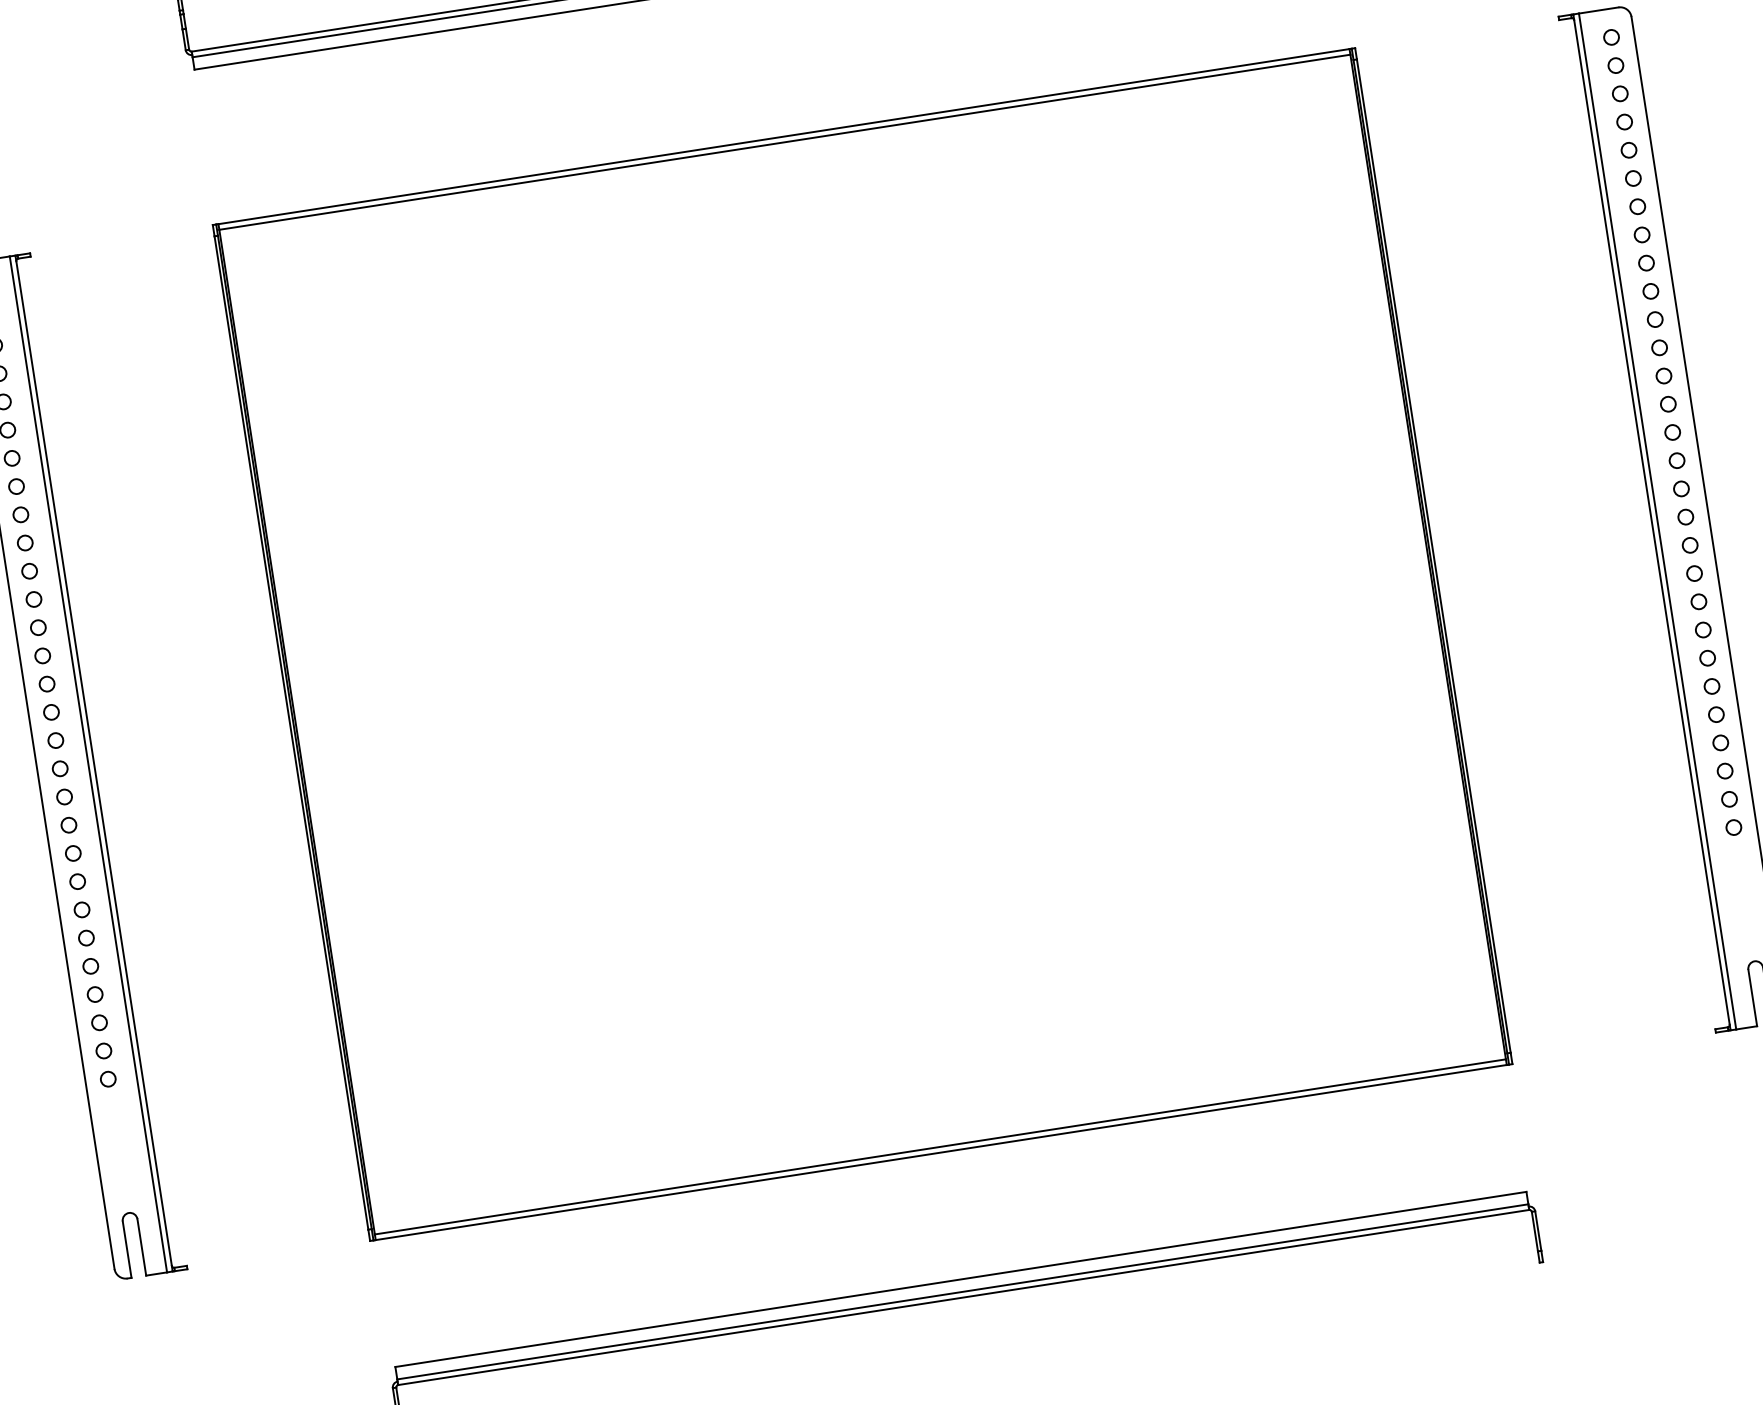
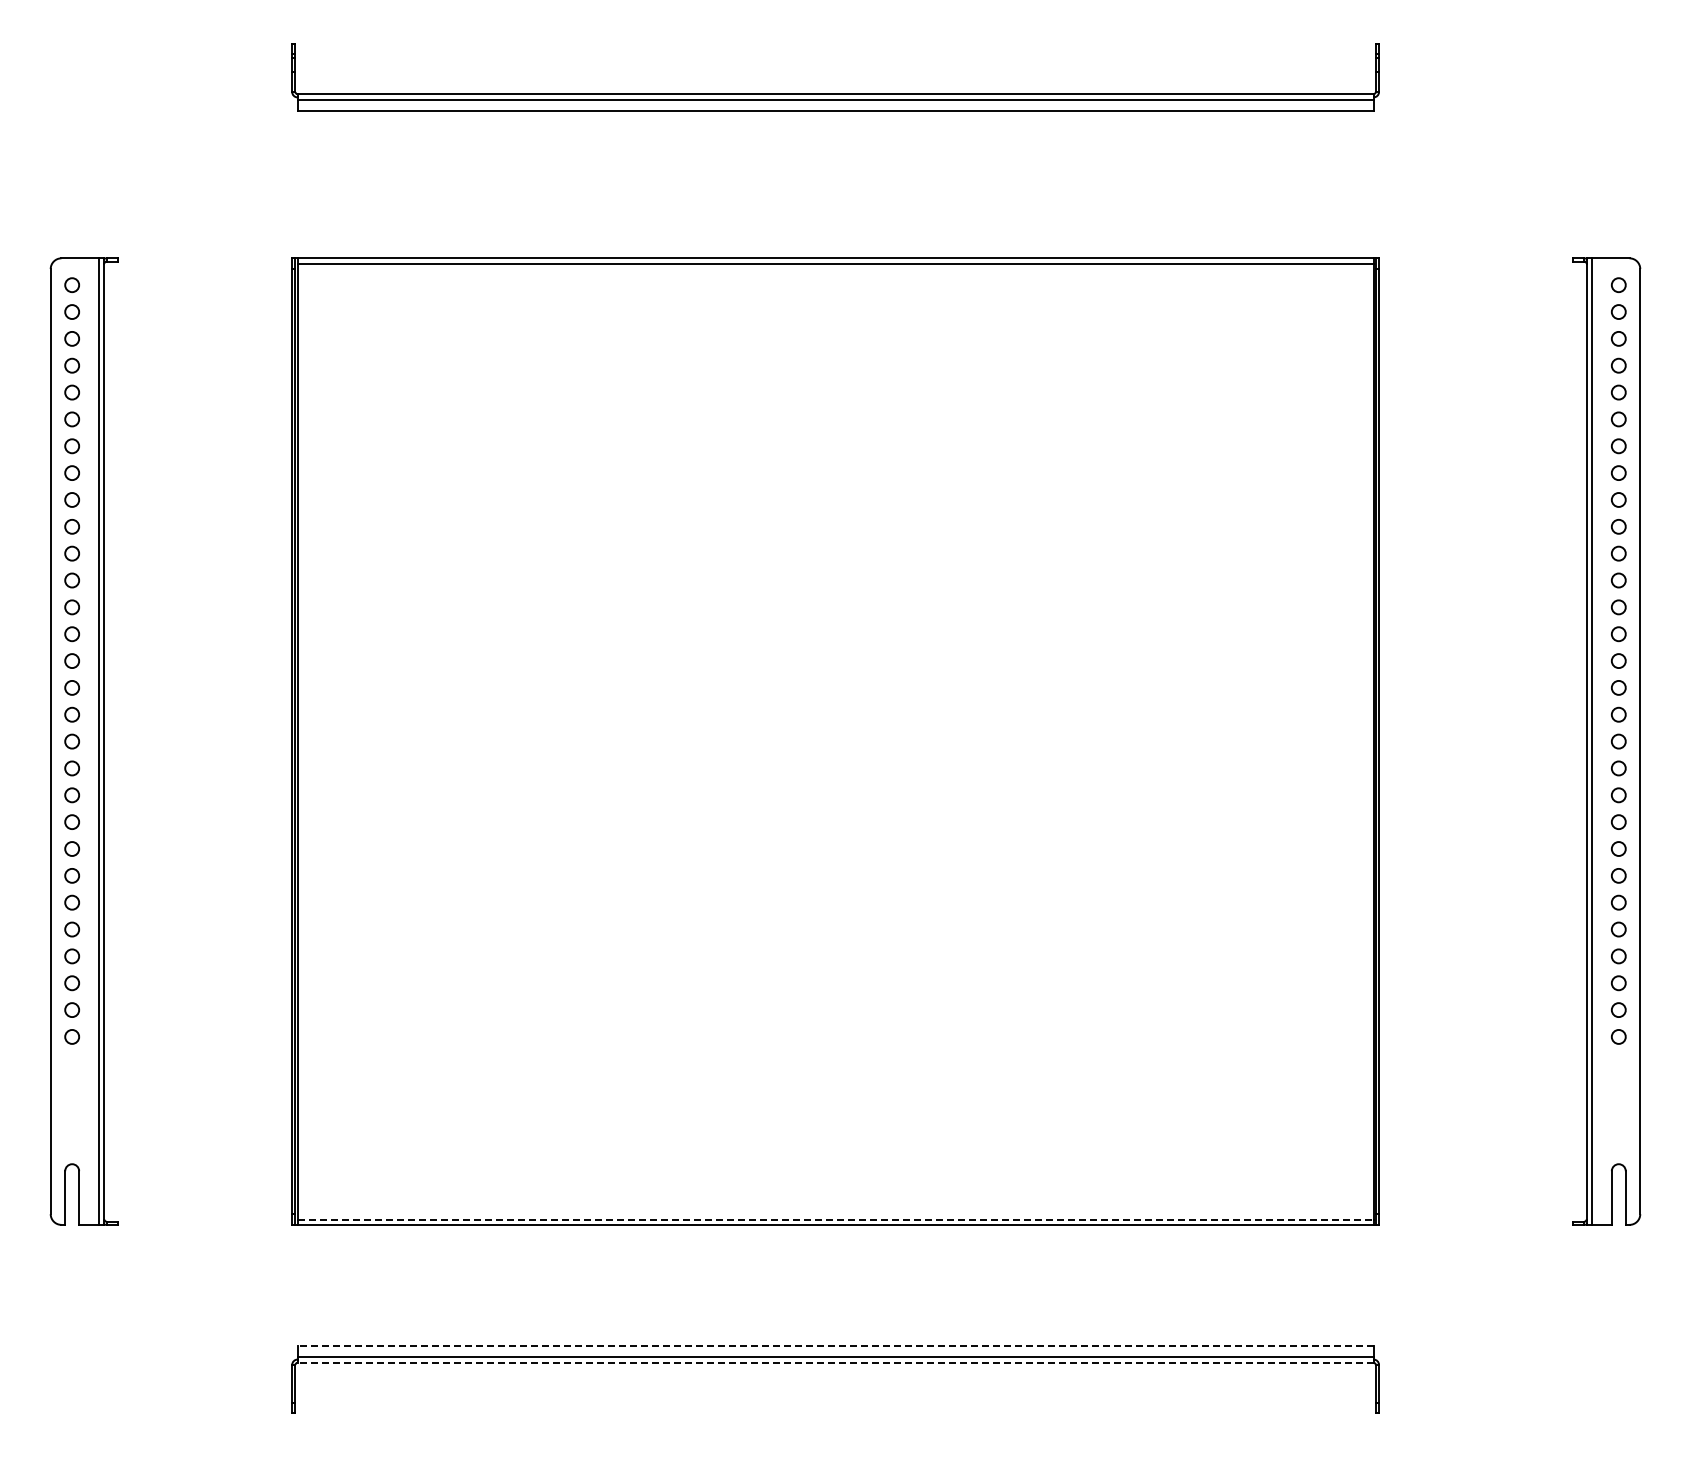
line: (941, 1146) -> (836, 1219), solid -> dashed
line: (960, 1279) -> (835, 1345), solid -> dashed
line: (963, 1297) -> (835, 1362), solid -> dashed

